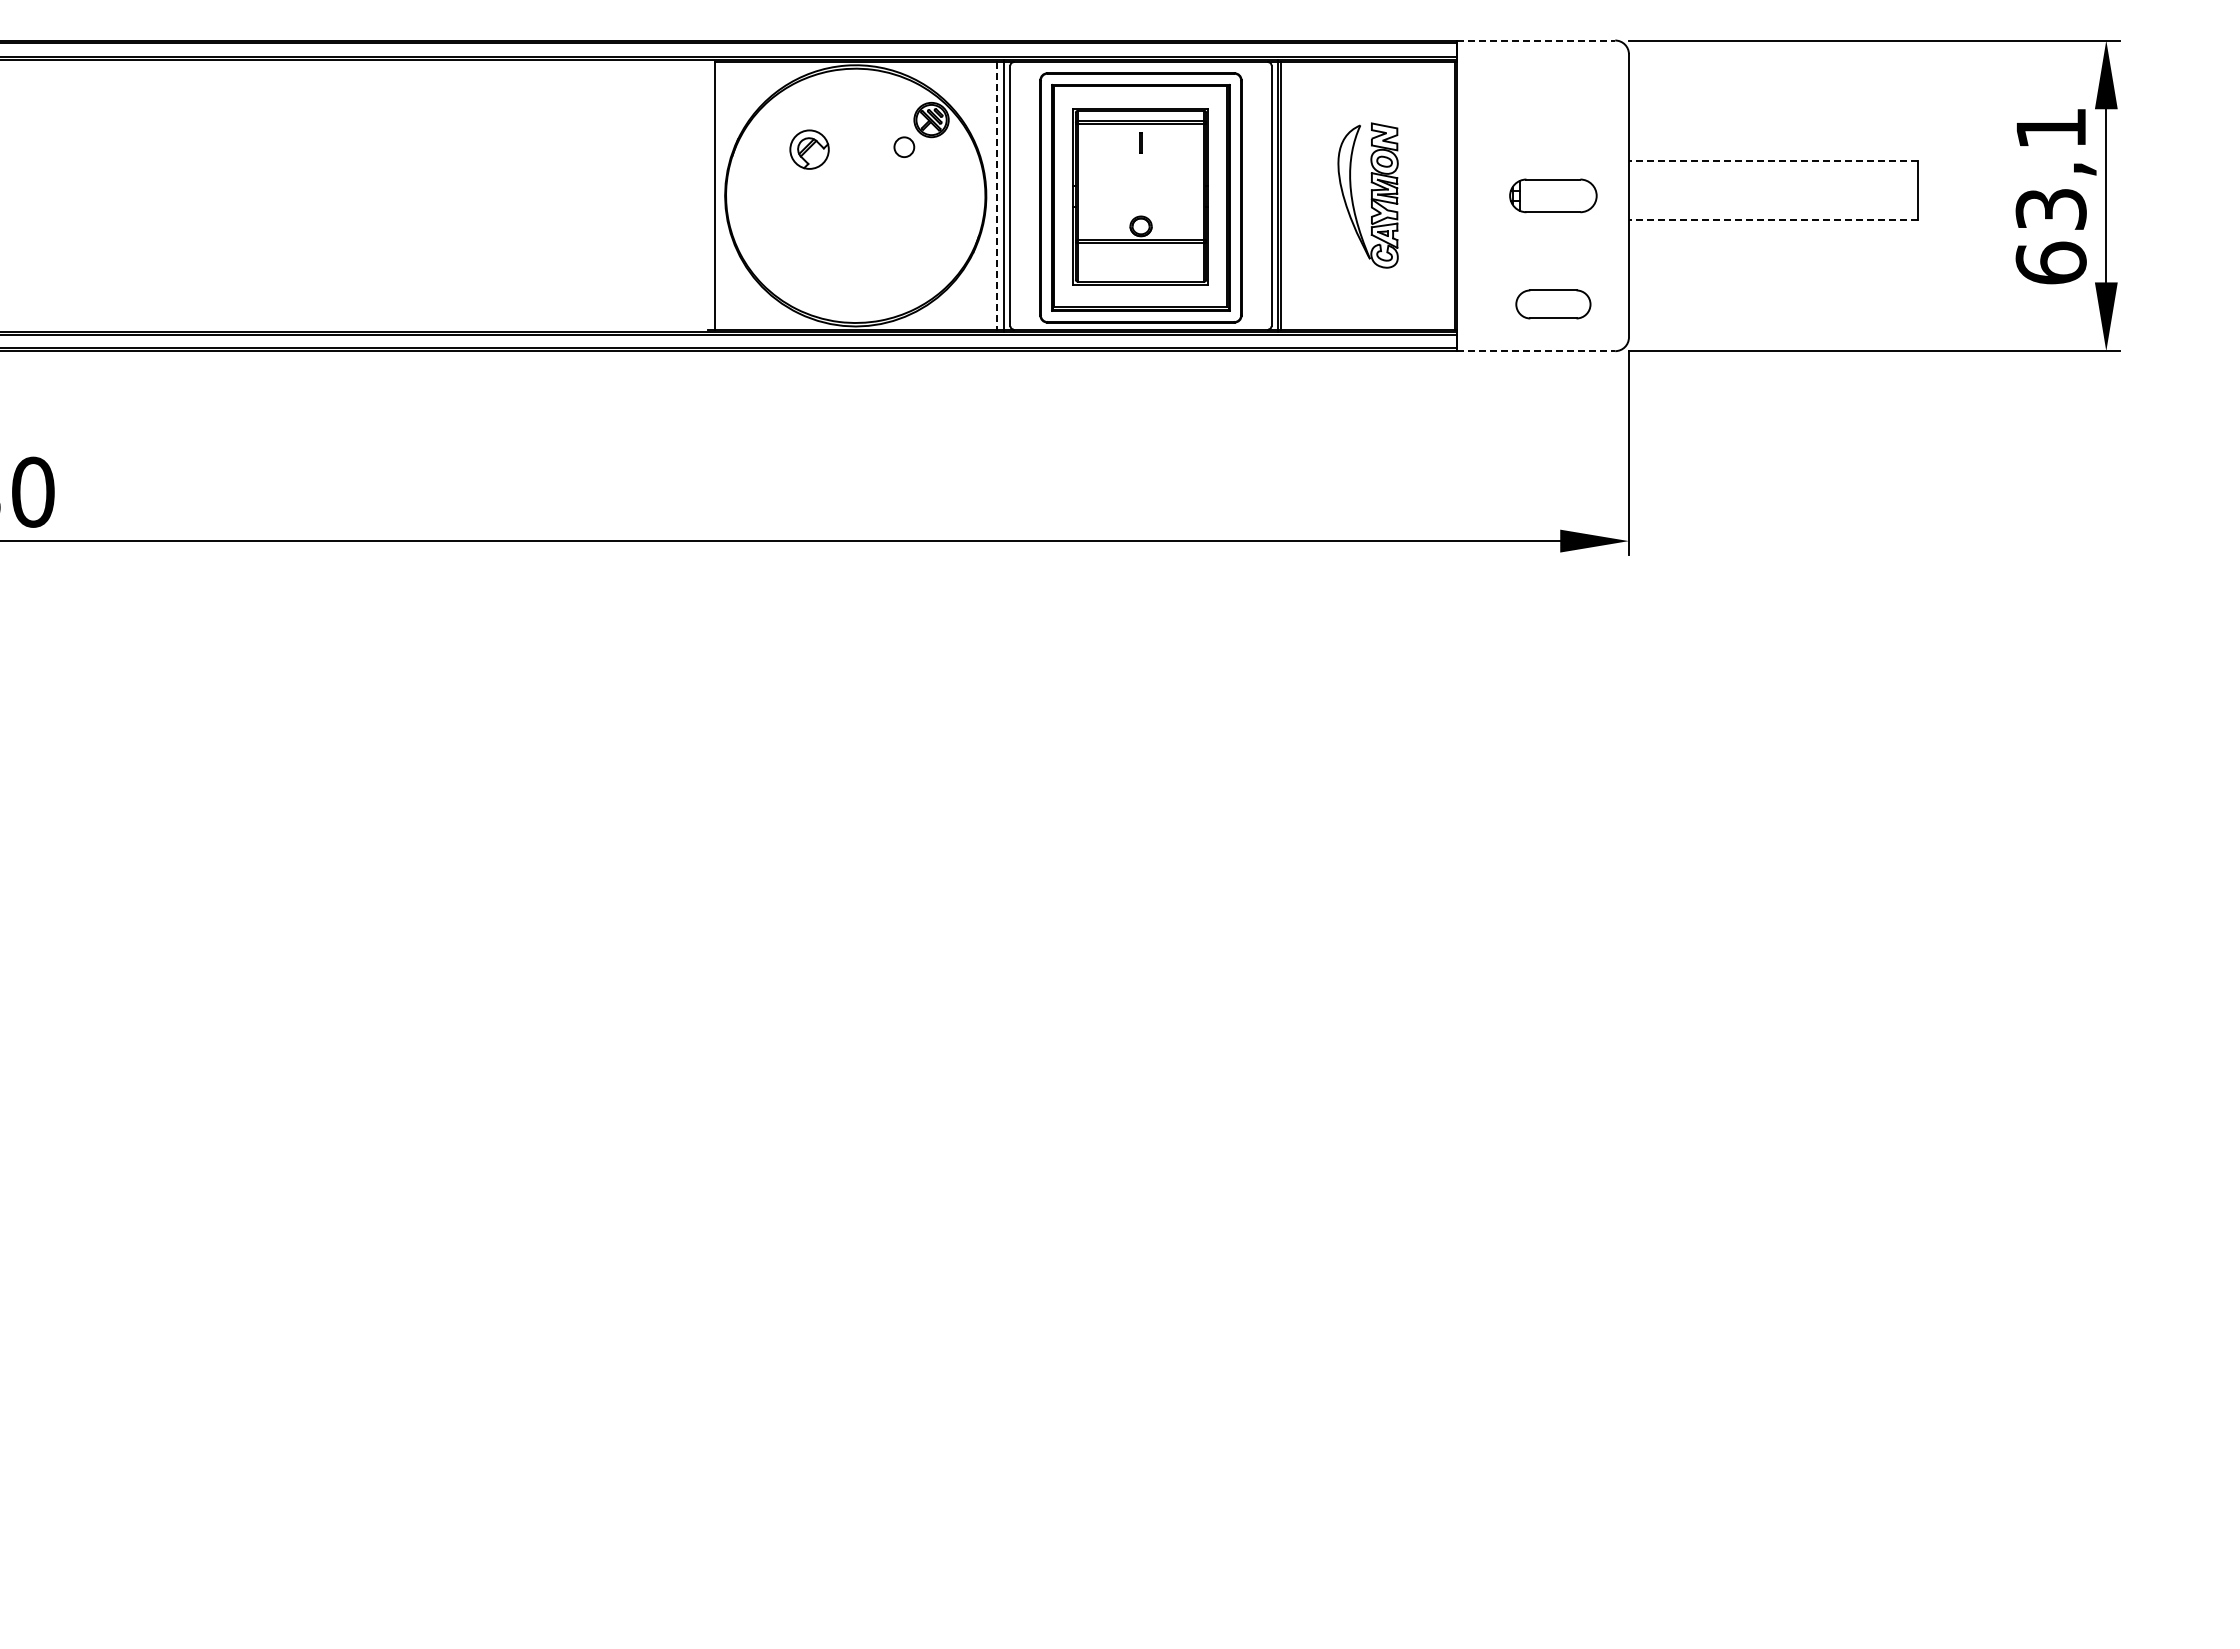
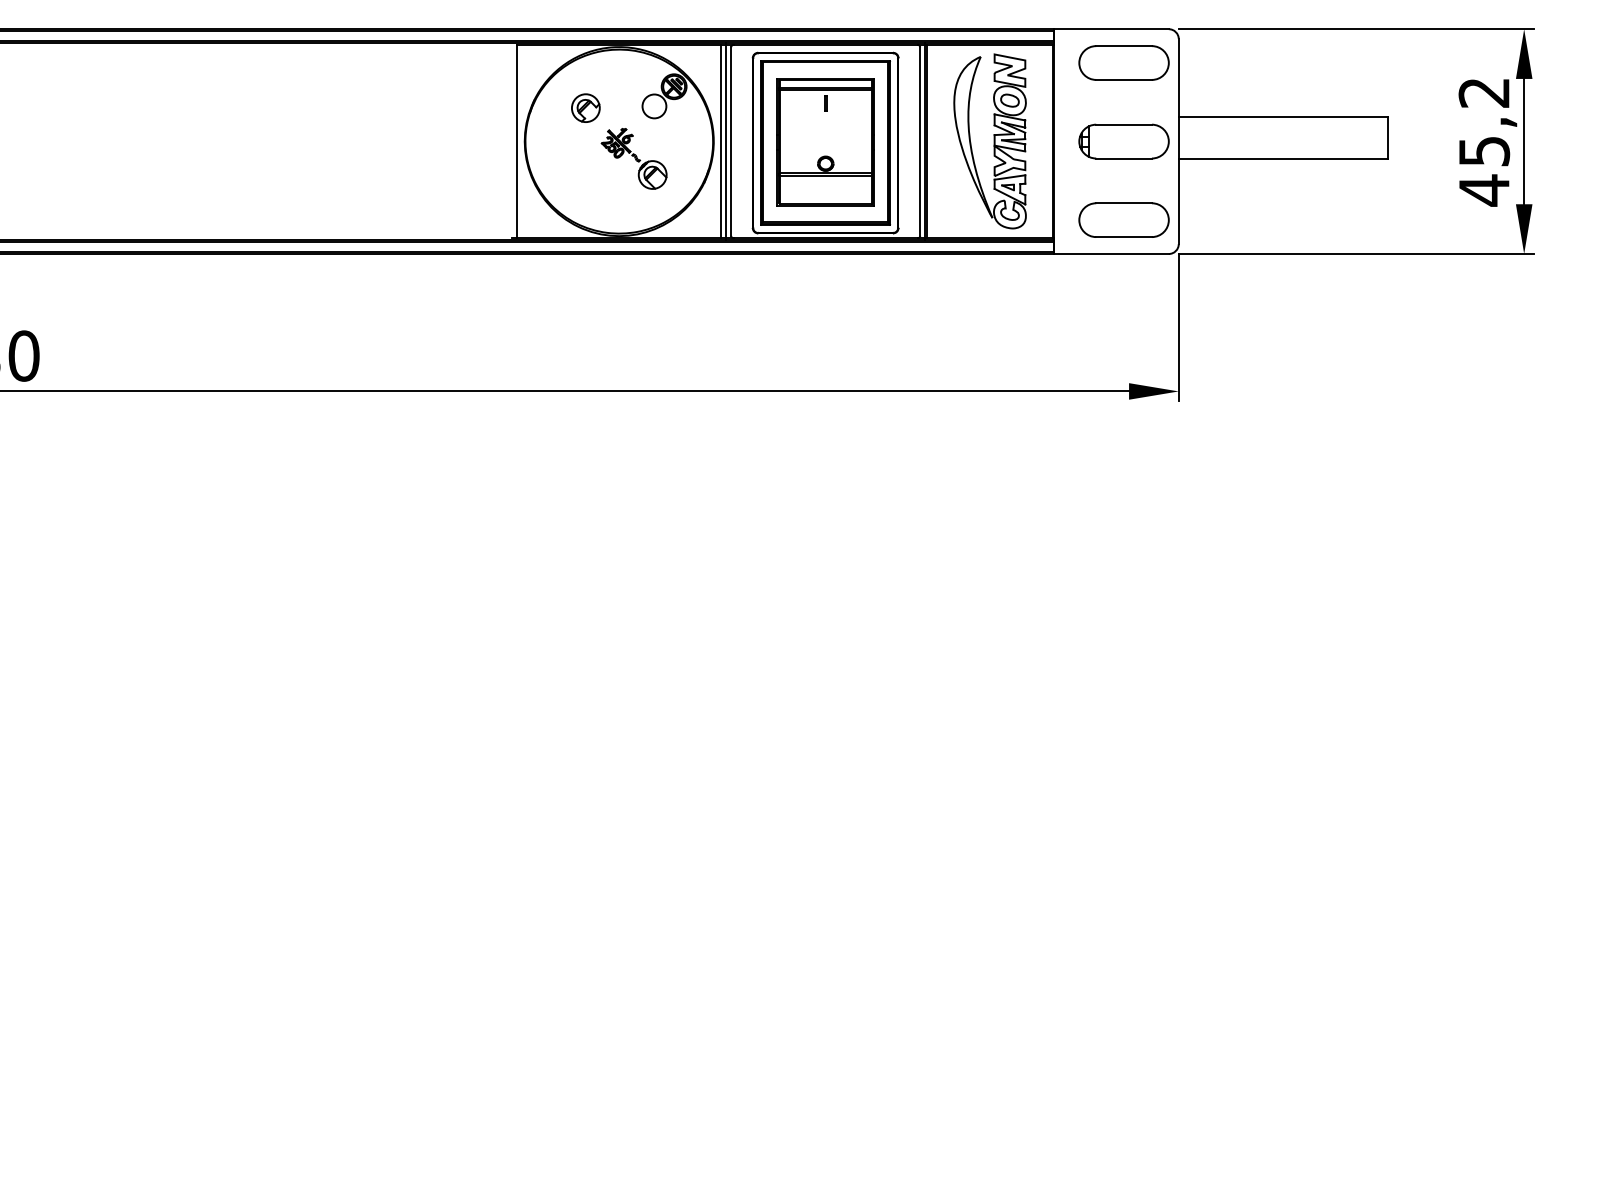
line: (1536, 40) -> (1111, 29), dashed -> solid
part: (1553, 87) -> (1124, 63), added
circle: (903, 146) -> (653, 105), size x1.67
line: (1772, 161) -> (1282, 116), dashed -> solid
line: (996, 195) -> (721, 141), dashed -> solid
part: (1367, 195) -> (989, 141), size x1.67
part: (1553, 195) -> (1124, 141), size x1.43
text: (2050, 197) -> (1483, 142), 63,1 -> 45,2
part: (876, 219) -> (634, 158), added
line: (1772, 219) -> (1282, 158), dashed -> solid
part: (1553, 304) -> (1124, 220), size x1.67
line: (1536, 351) -> (1111, 254), dashed -> solid

